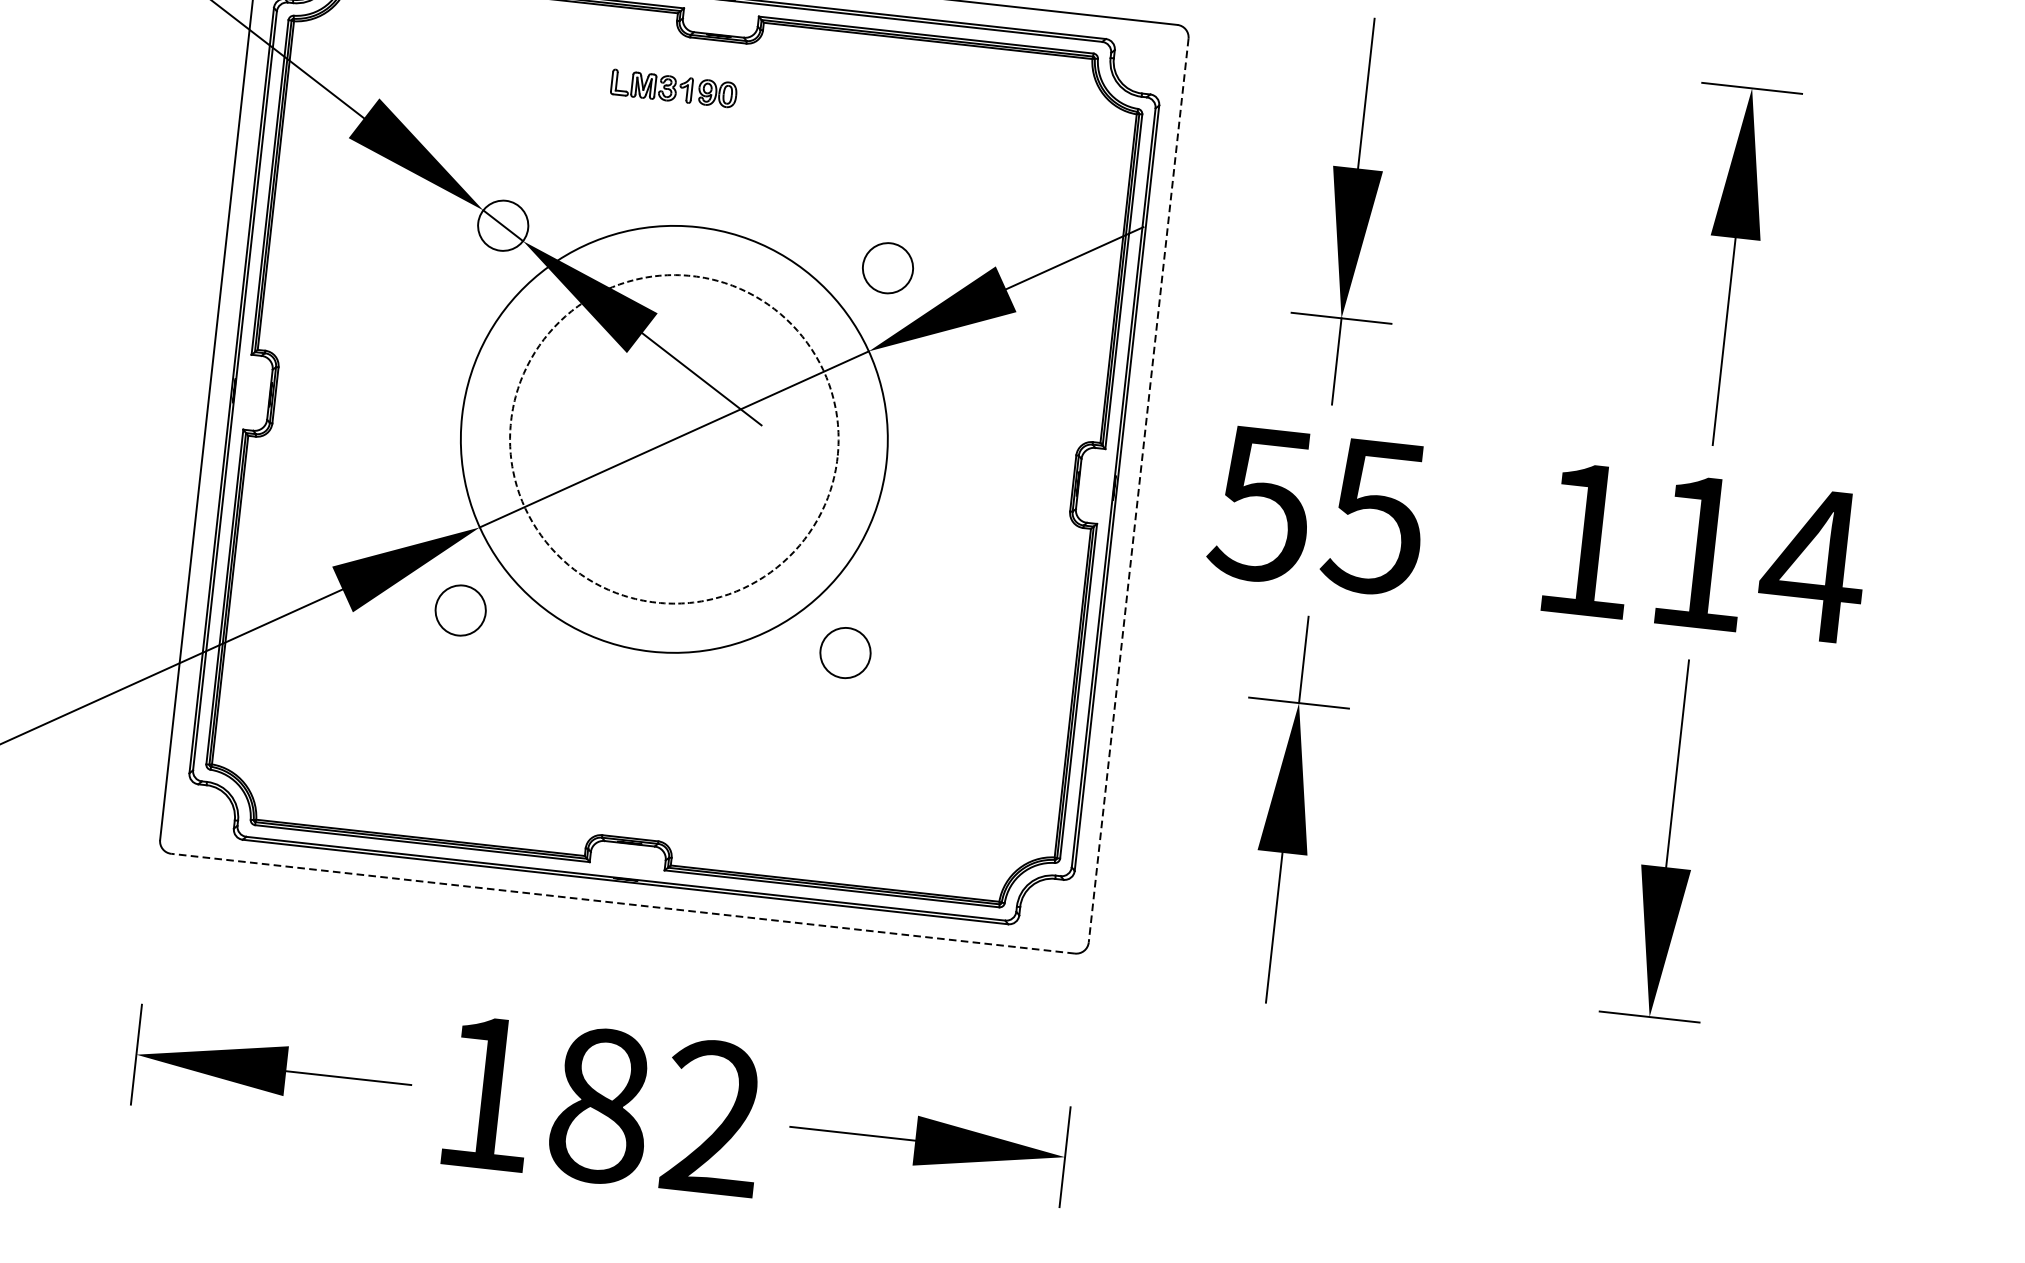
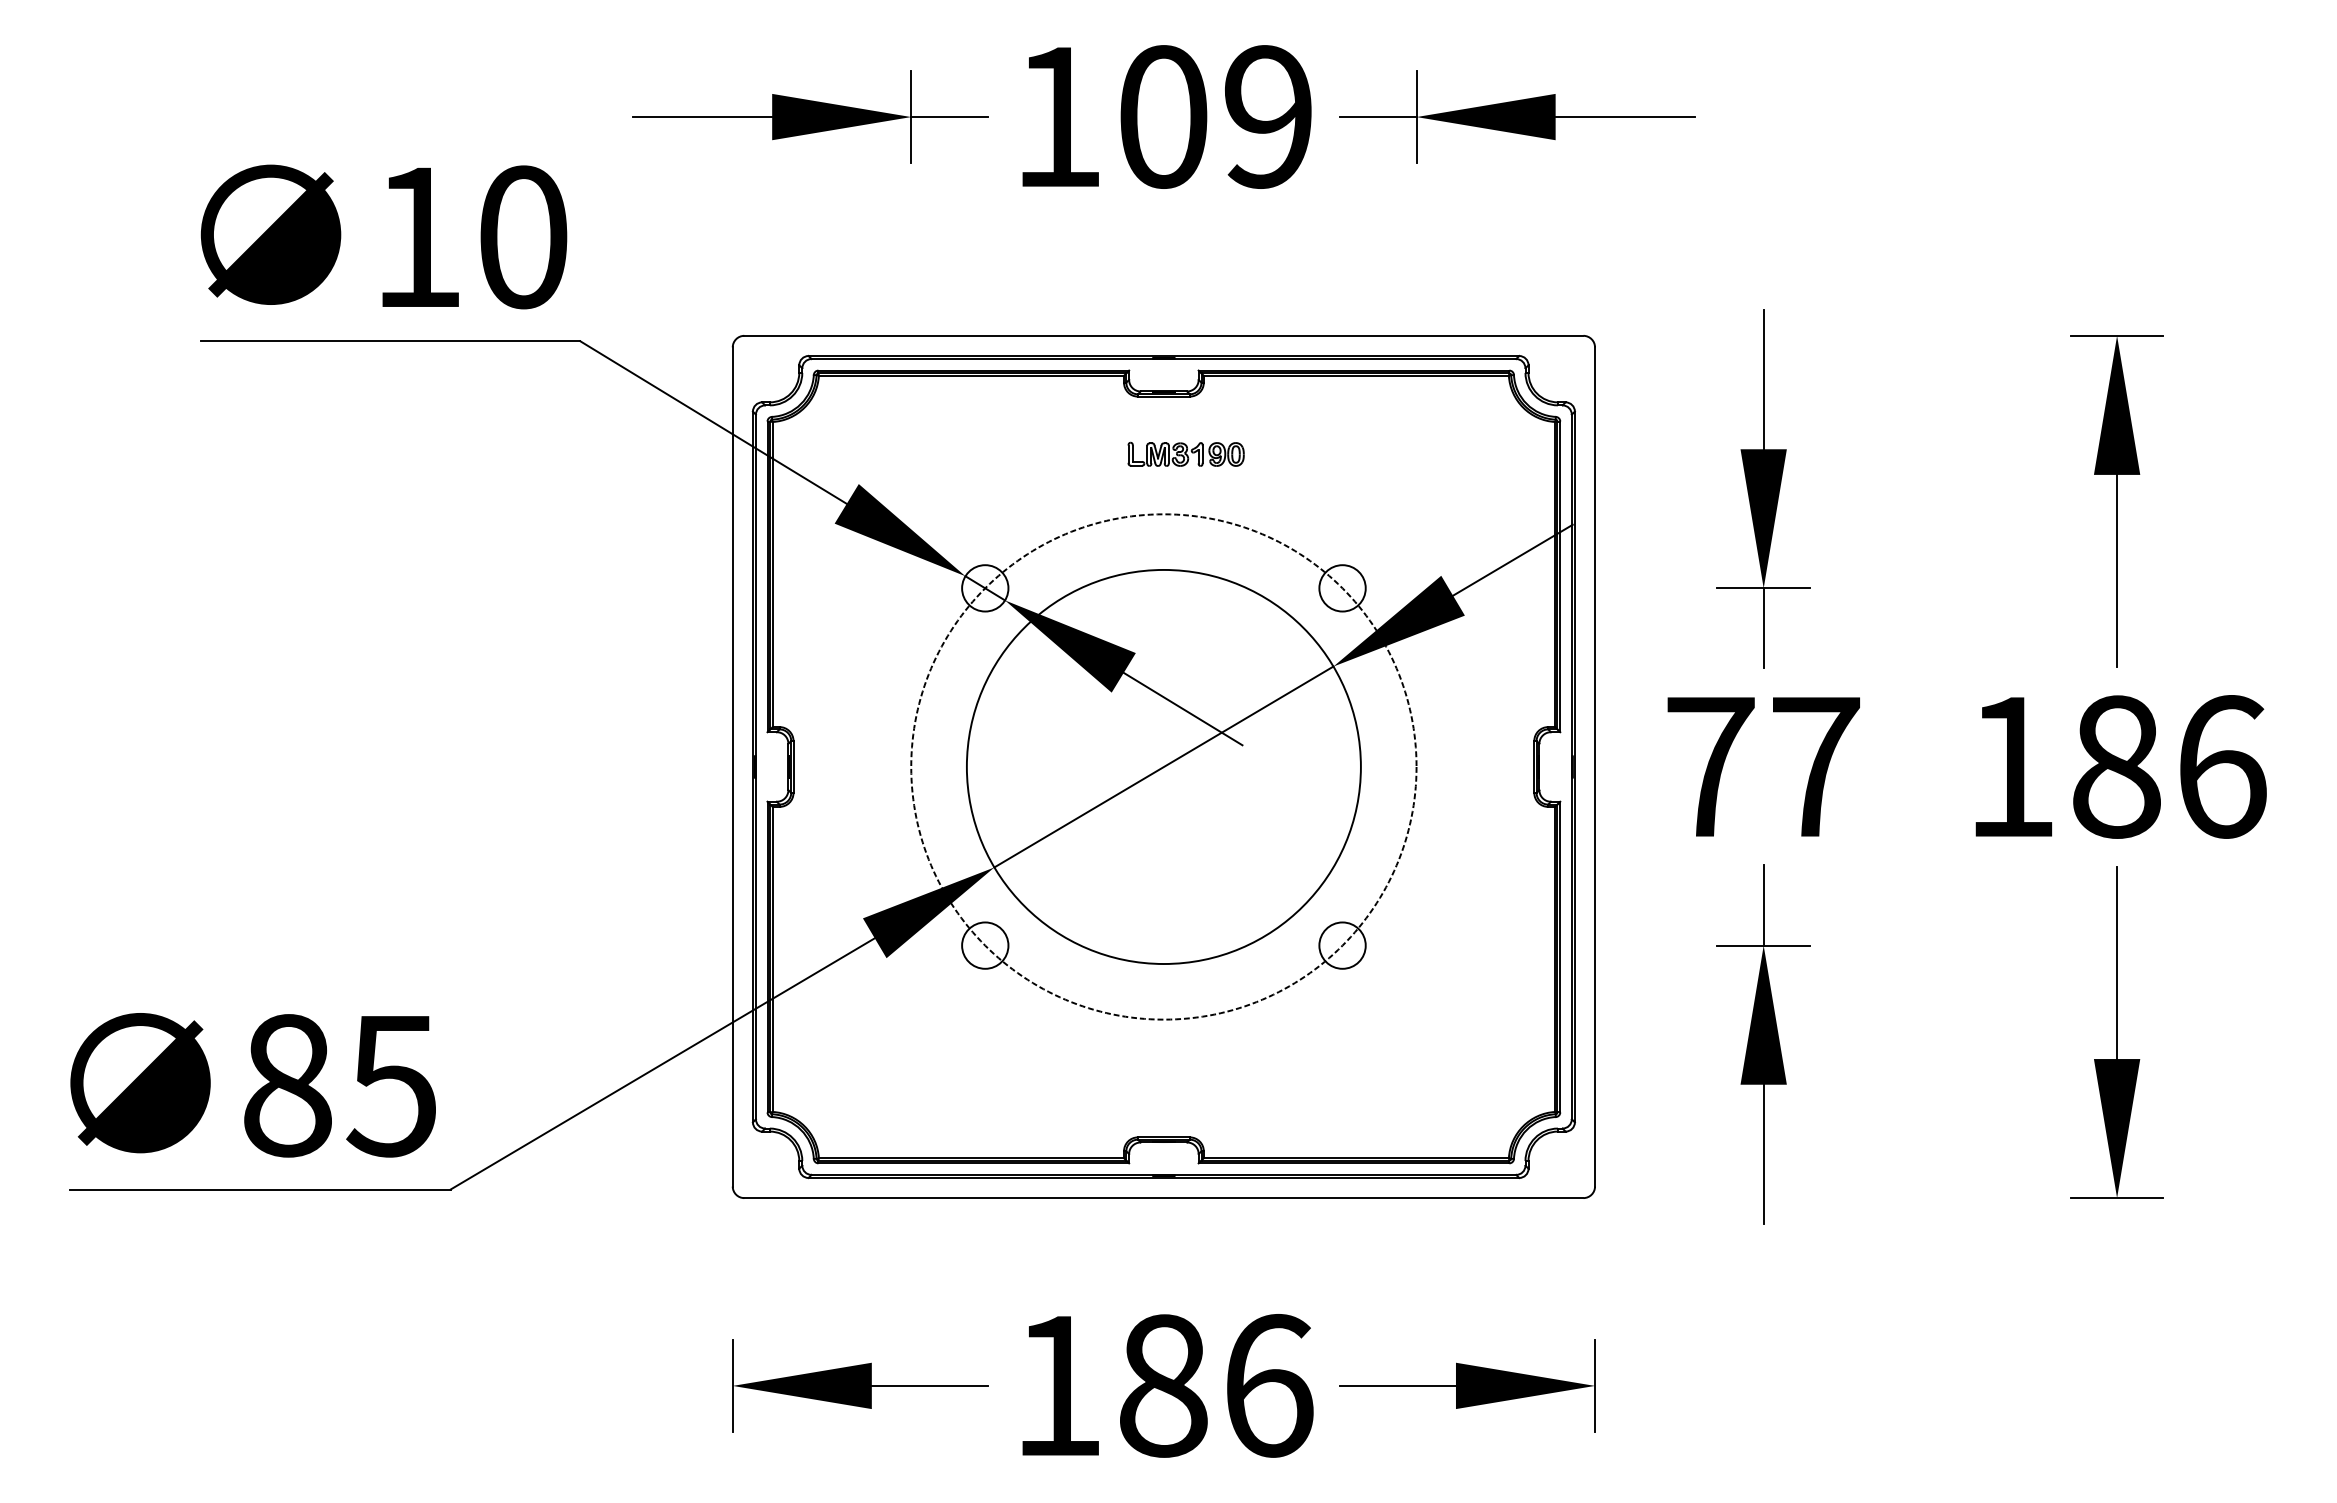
part: (673, 87) -> (1185, 453), moved
circle: (673, 438) -> (1163, 766), size x1.67
line: (1139, 490) -> (1595, 766), dashed -> solid
text: (1317, 510) -> (1761, 767), 55 -> 77
text: (1759, 558) -> (2171, 766), 114 -> 186
line: (622, 904) -> (1163, 1198), dashed -> solid
text: (713, 1117) -> (1268, 1385), 182 -> 186

